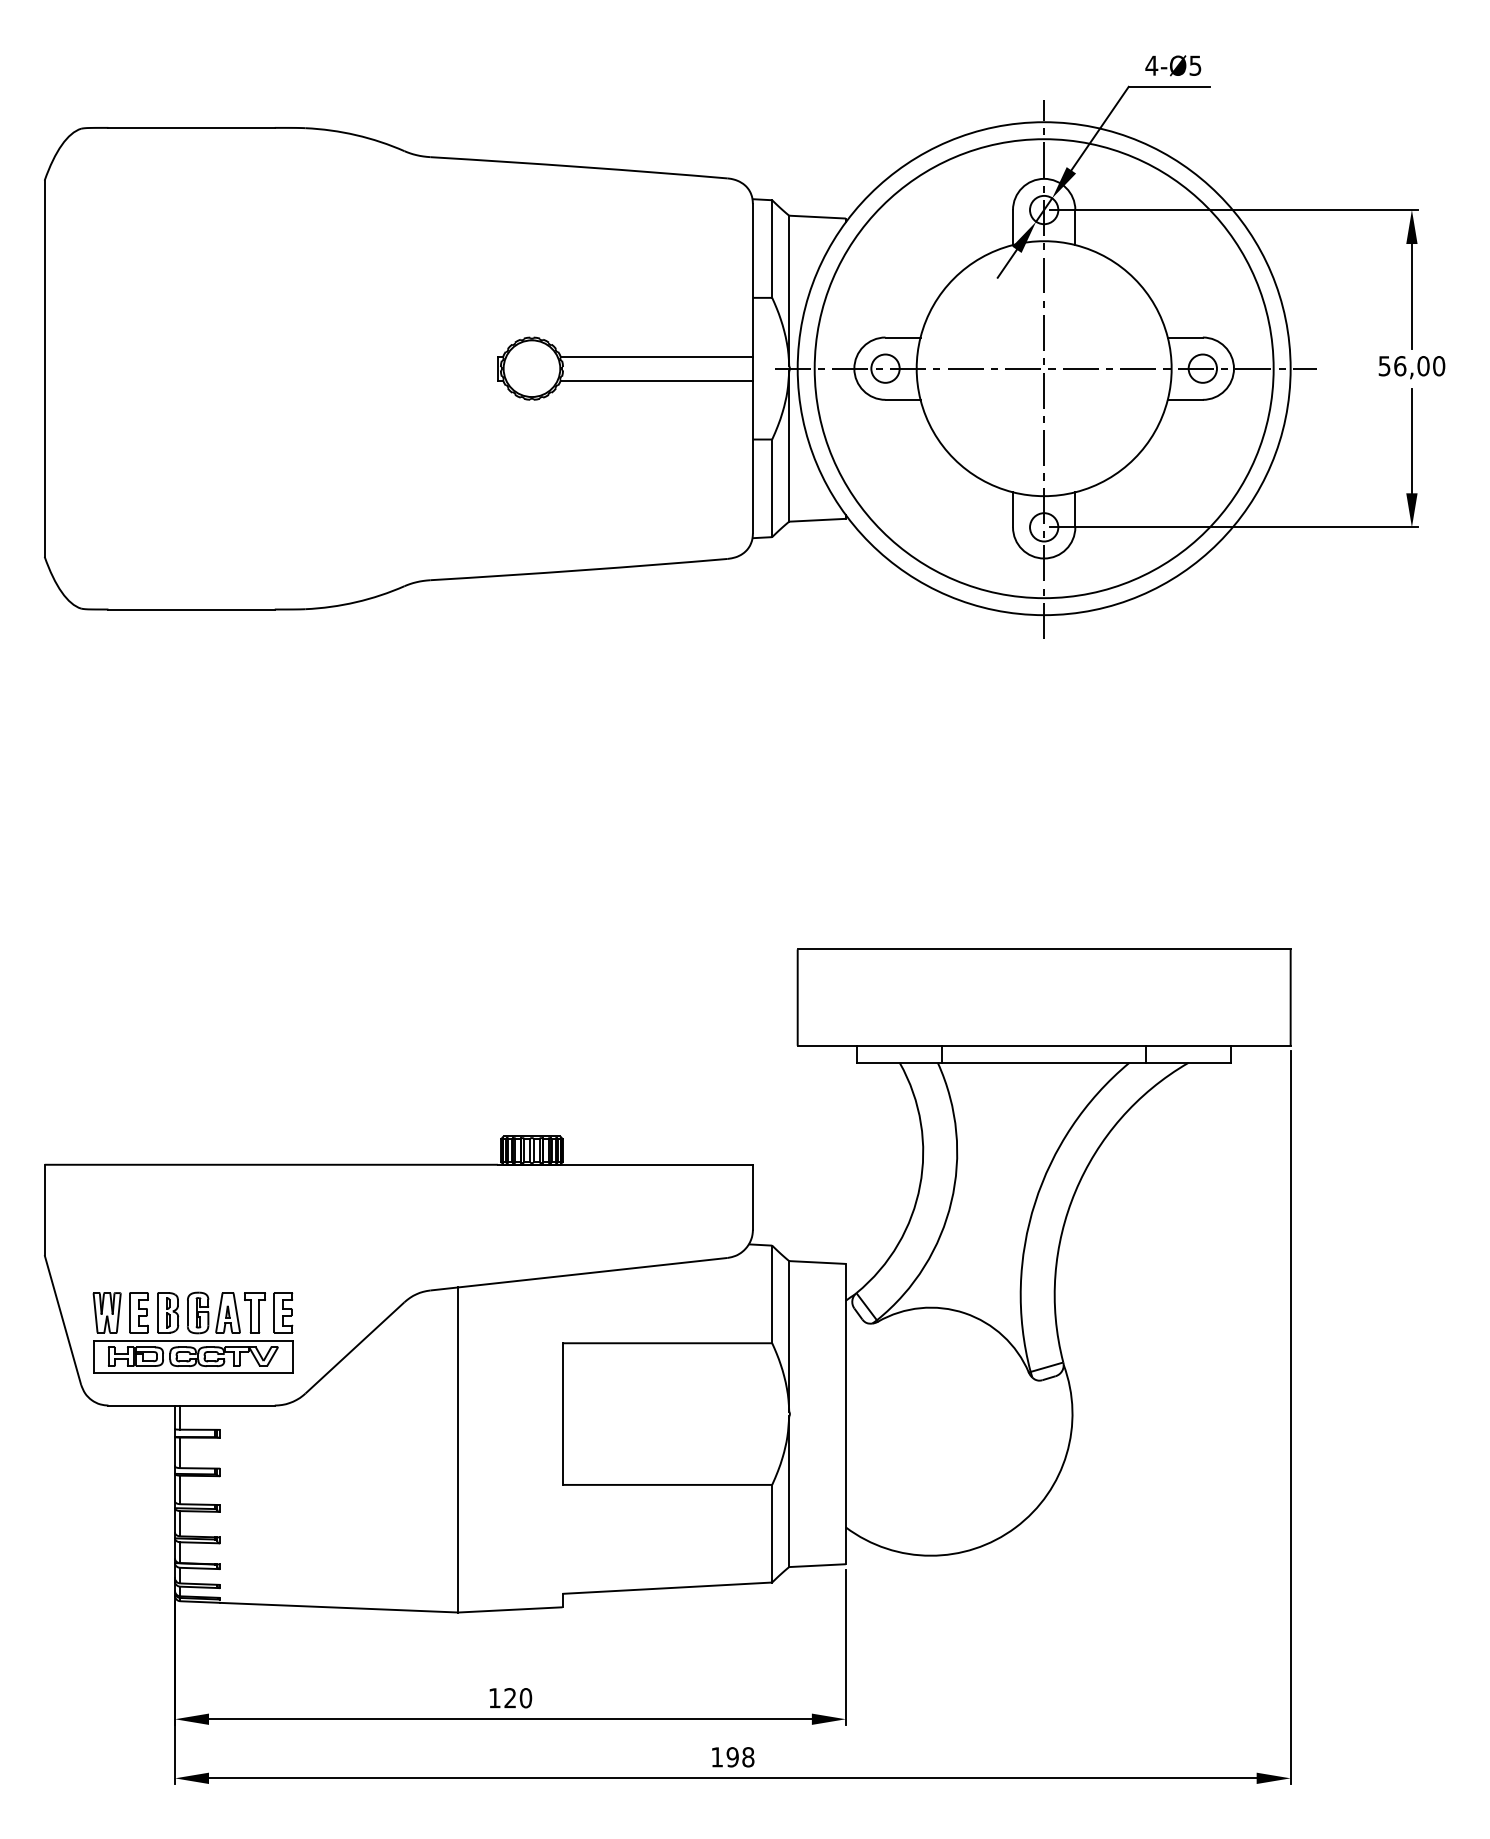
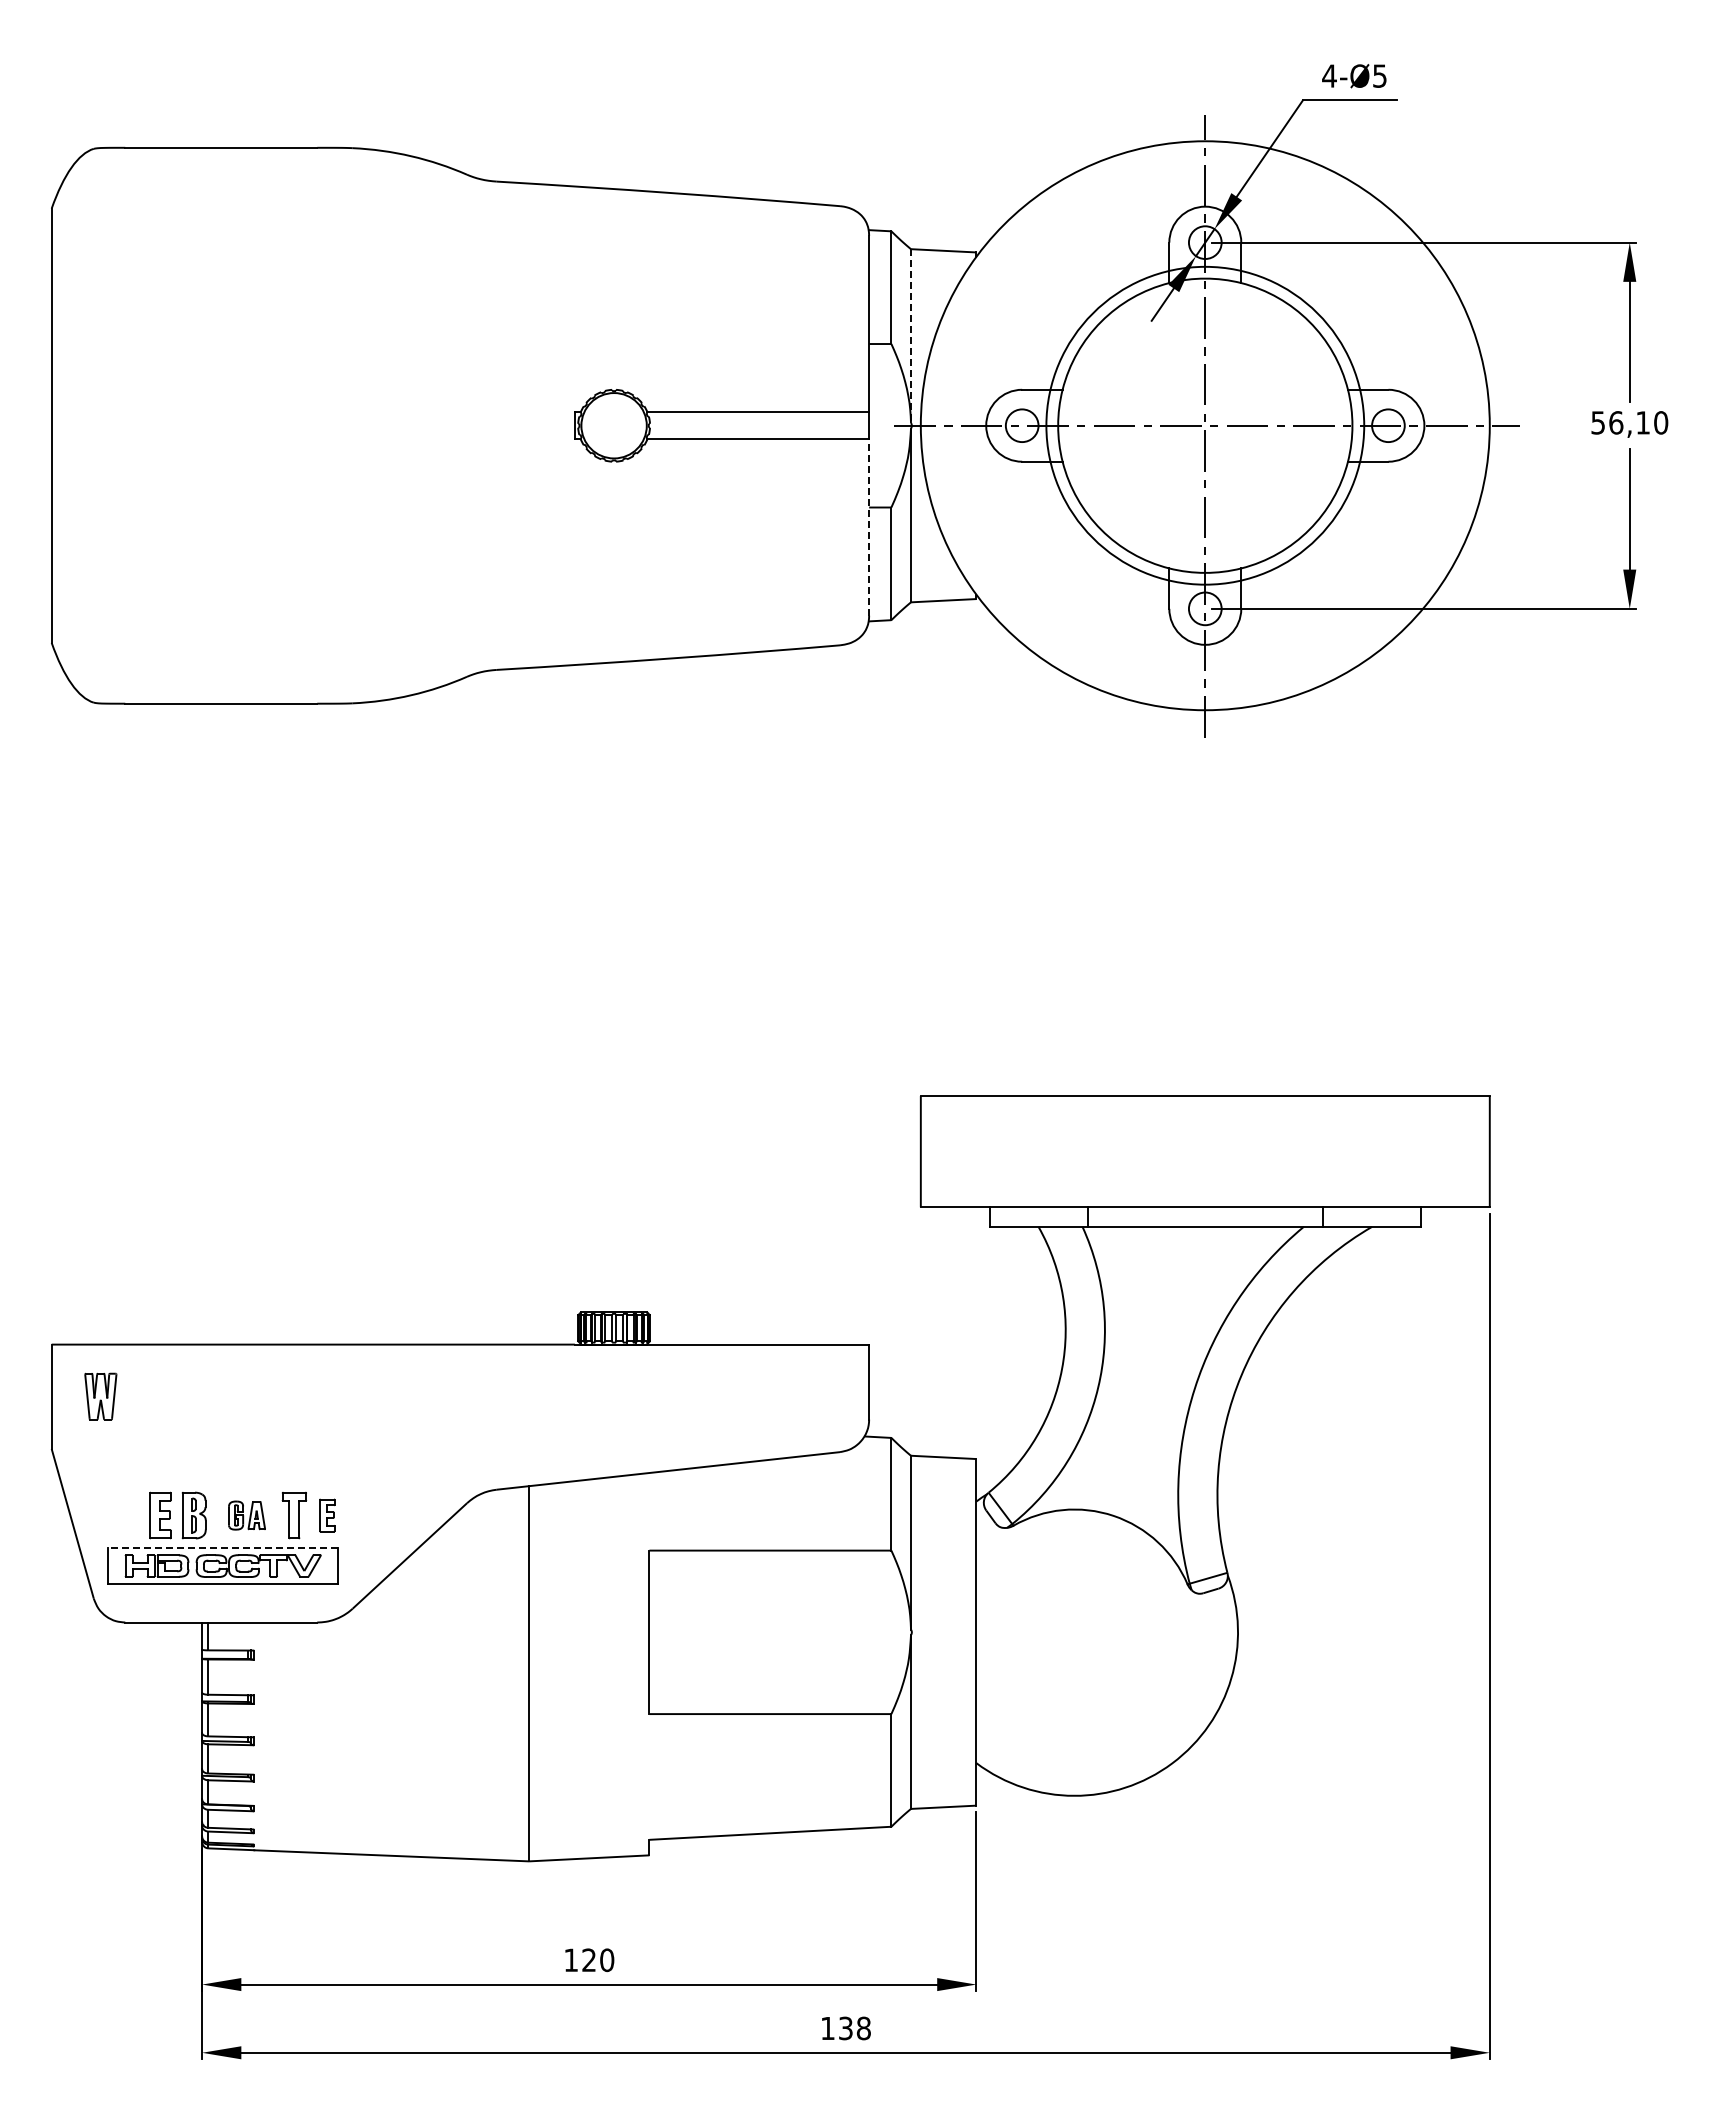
line: (789, 291) -> (911, 336), solid -> dashed
text: (1423, 365) -> (1643, 422), 56,00 -> 56,10
circle: (1044, 368) -> (1205, 425), size x0.6
line: (753, 456) -> (869, 527), solid -> dashed
part: (106, 1312) -> (100, 1396), moved
part: (213, 1312) -> (246, 1515), size x0.6
part: (283, 1312) -> (327, 1515), size x0.7
line: (193, 1340) -> (223, 1547), solid -> dashed
text: (732, 1757) -> (845, 2028), 198 -> 138

